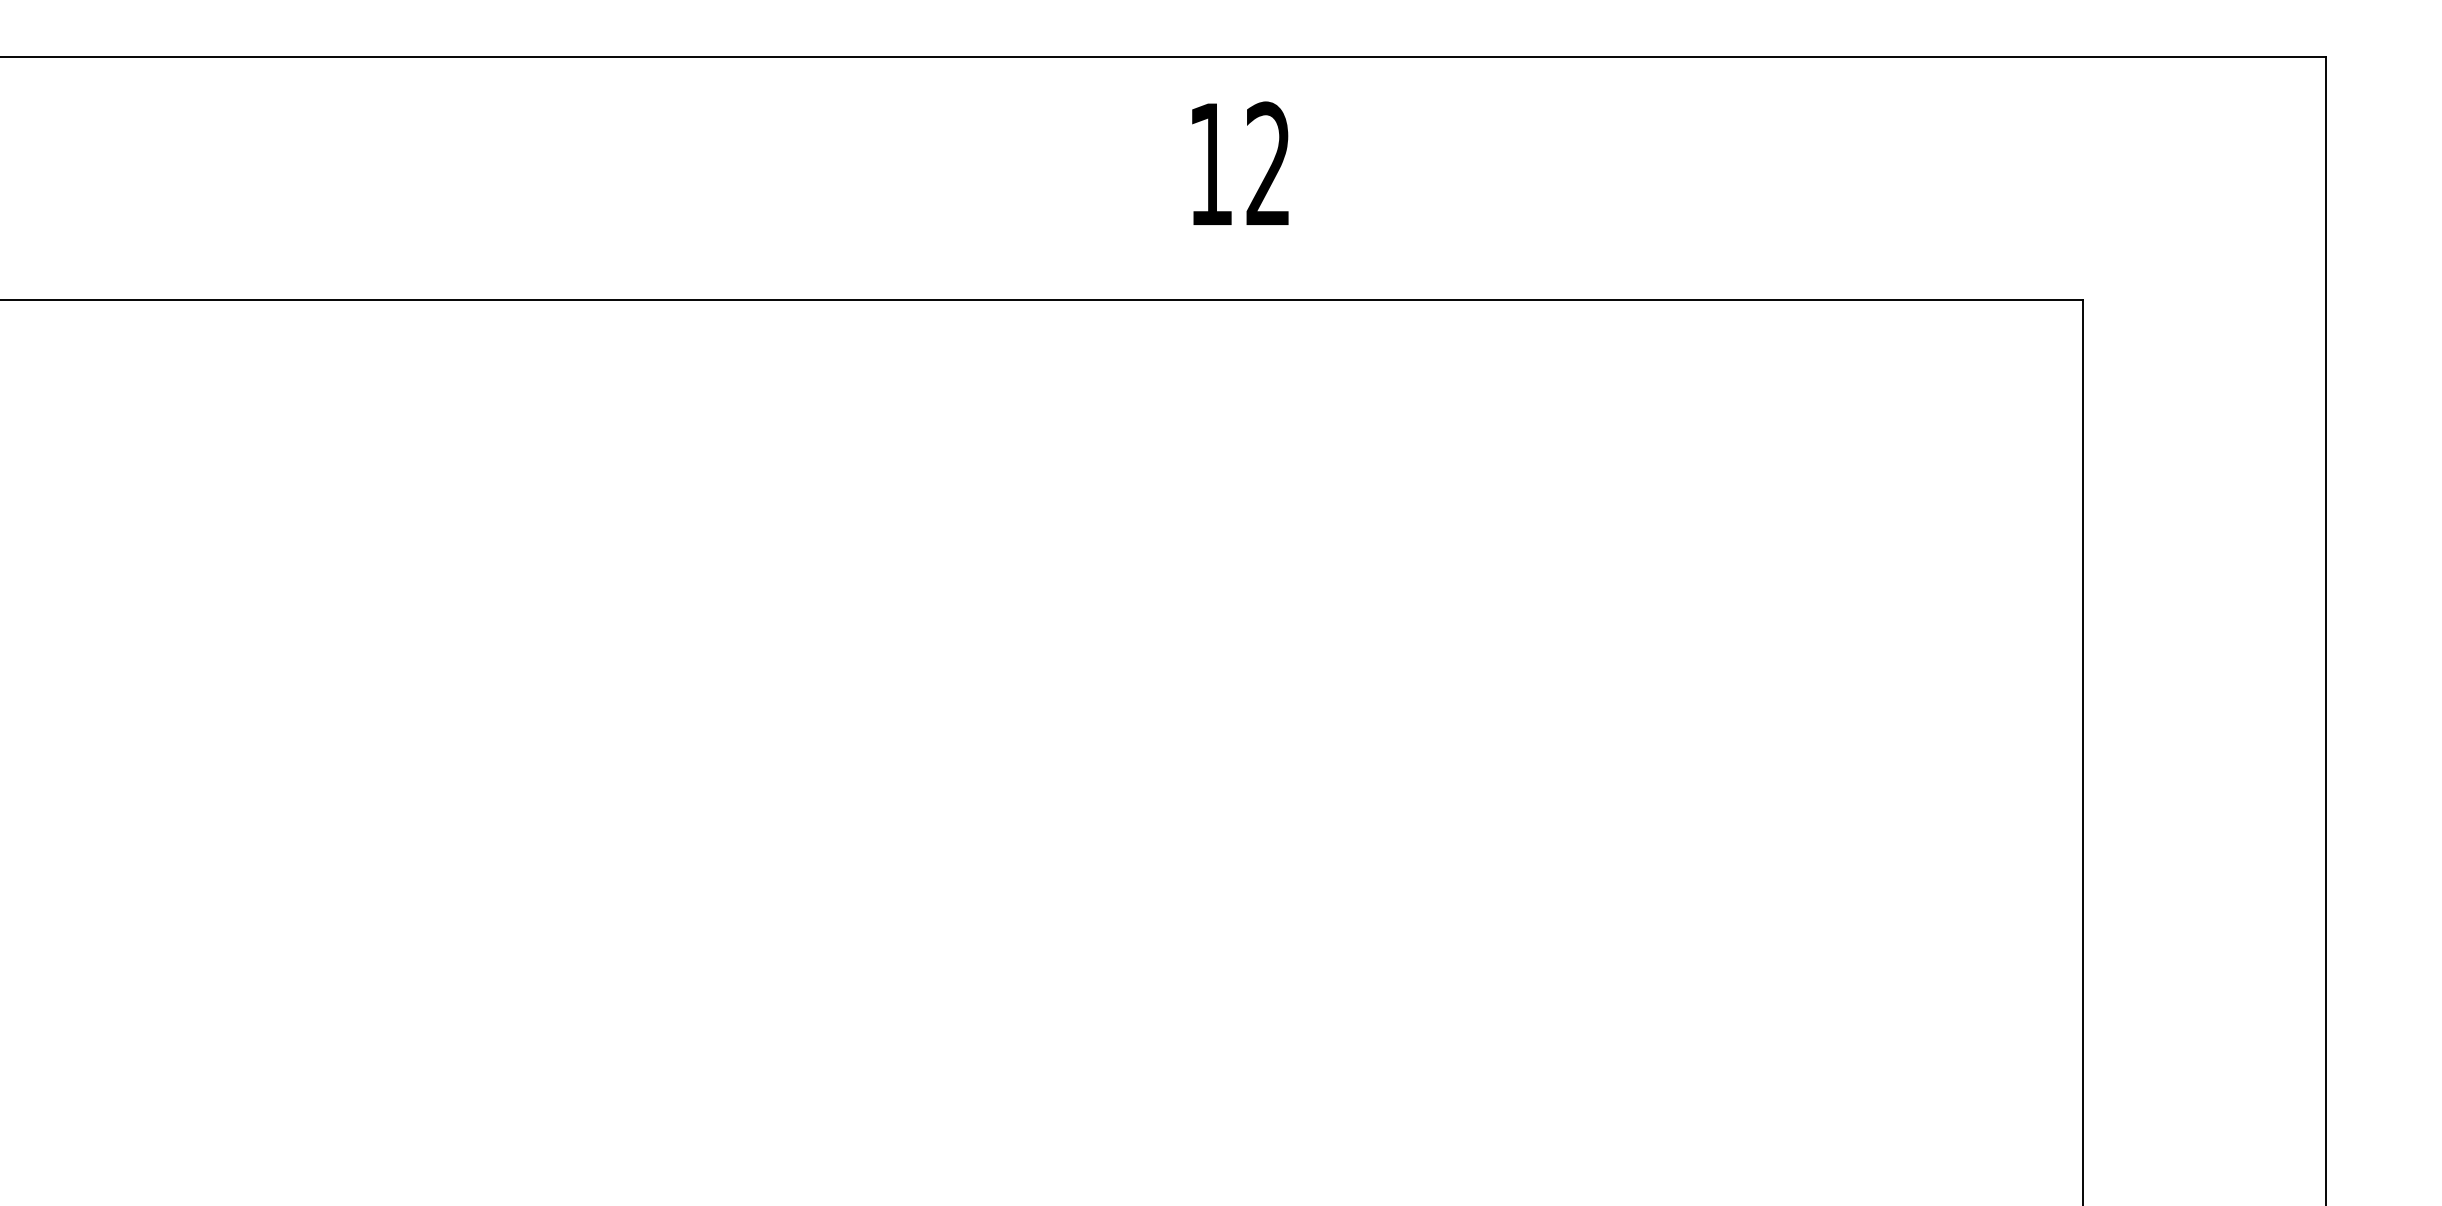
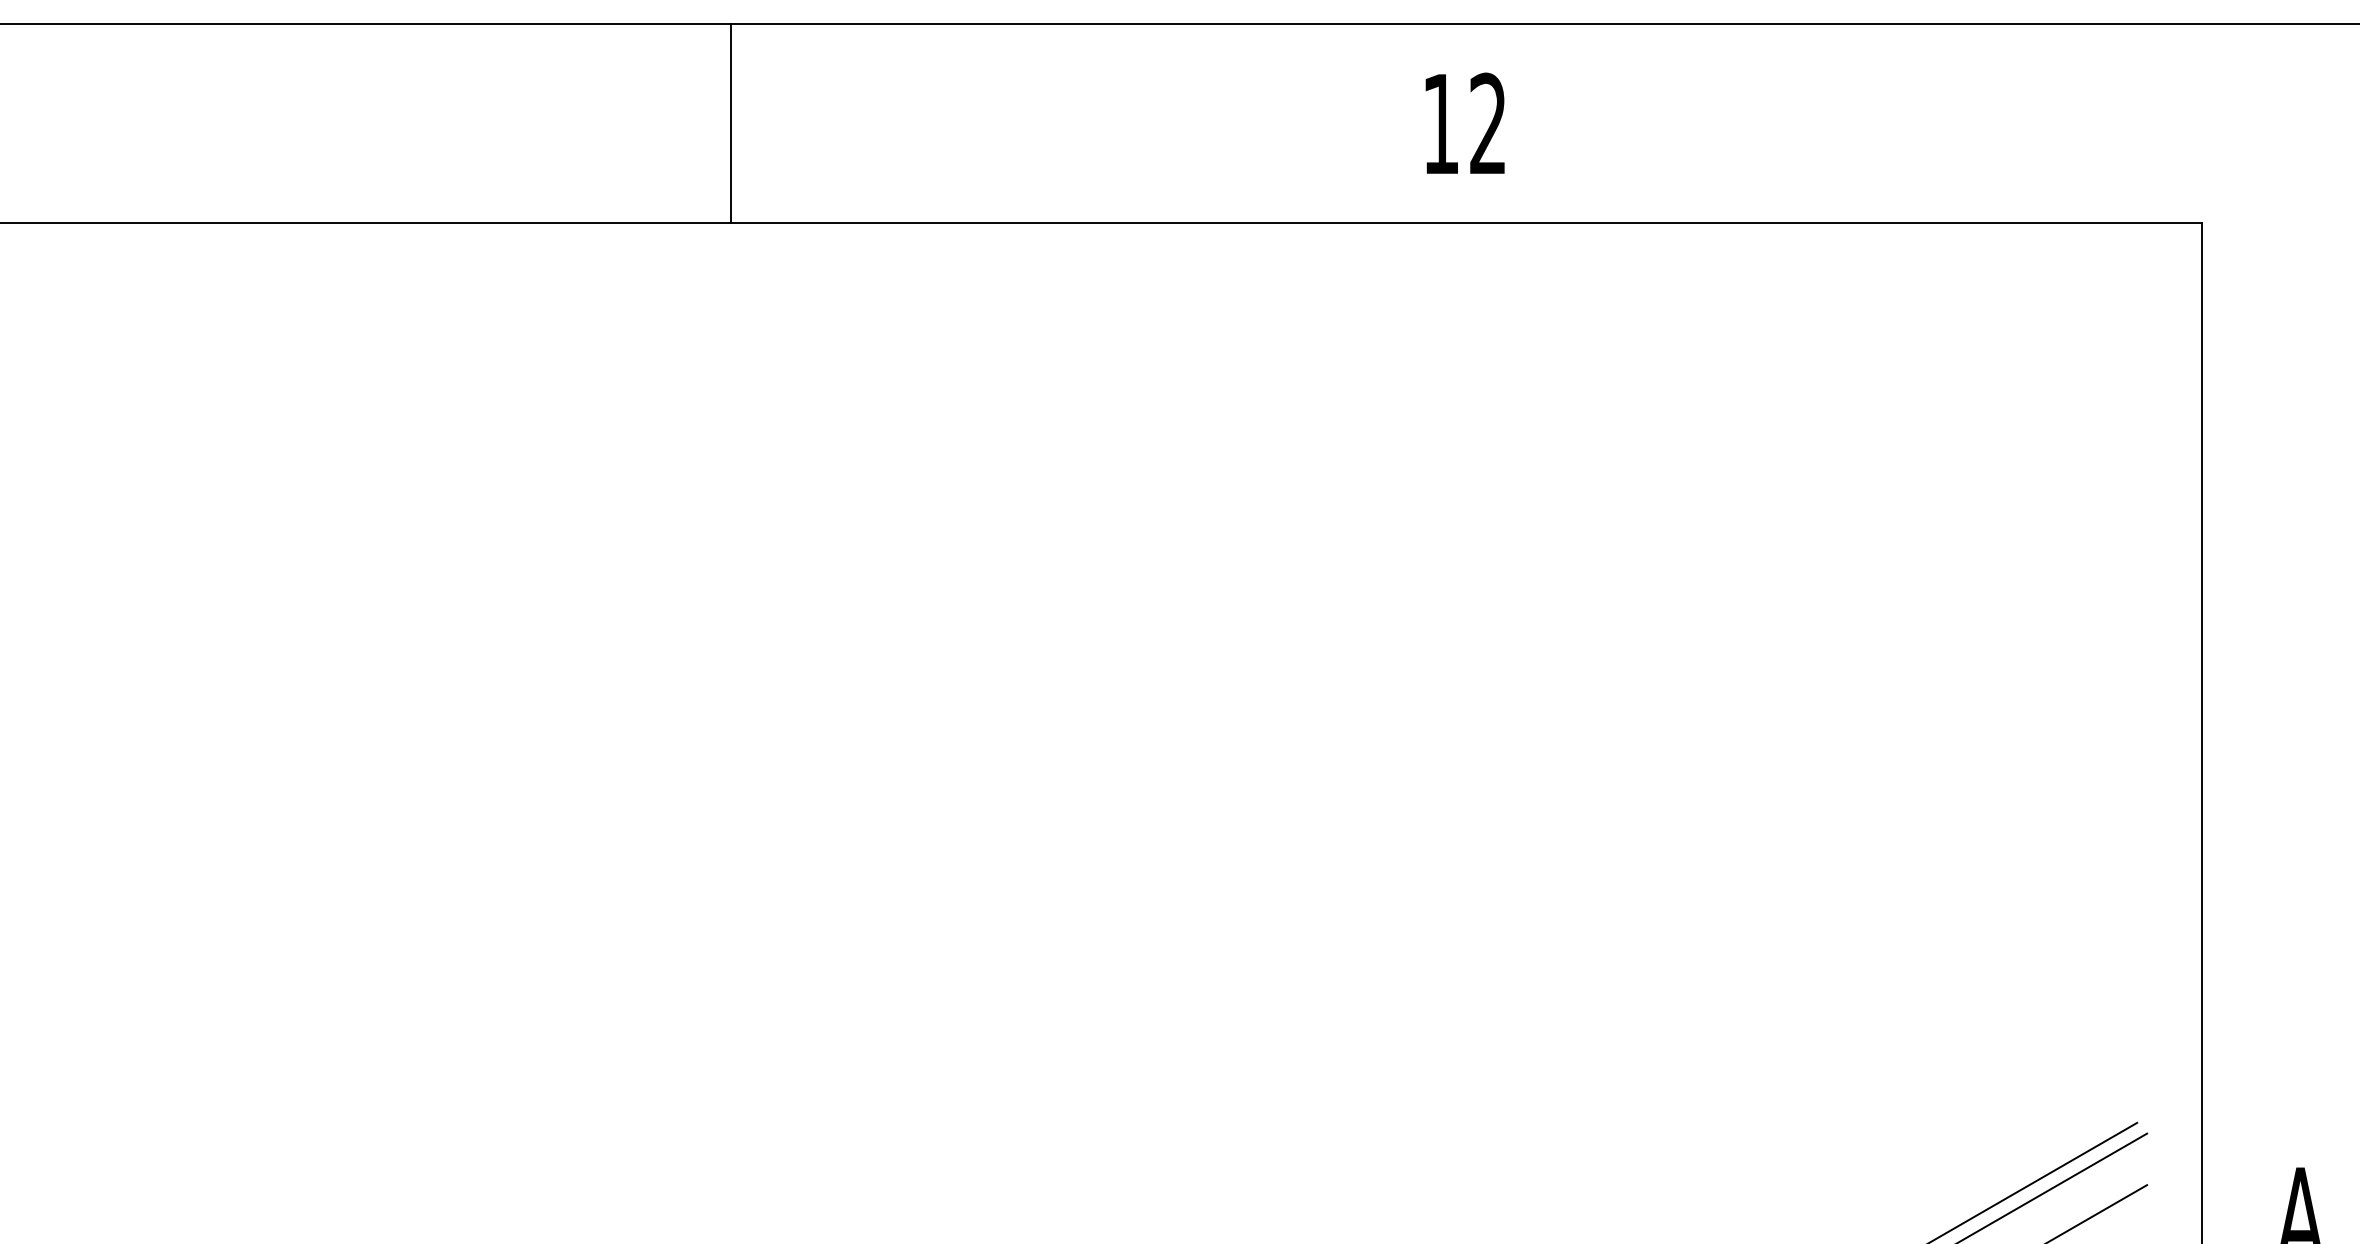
text: (1239, 162) -> (1464, 122), moved
line: (284, 178) -> (730, 123), added

